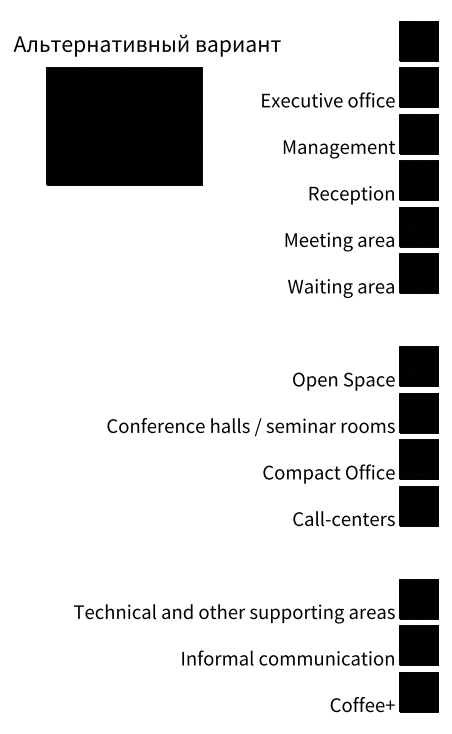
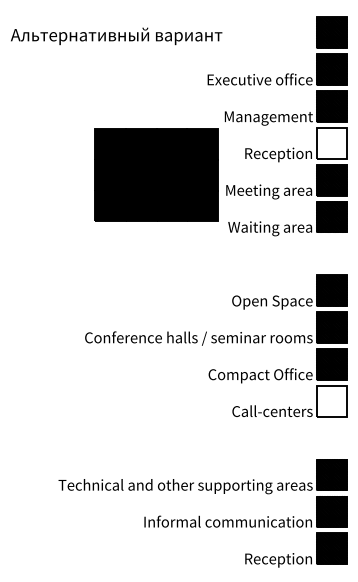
part: (124, 125) -> (156, 174), moved
hatch: (418, 180) -> (331, 143), removed
hatch: (418, 505) -> (331, 400), removed
text: (351, 705) -> (278, 559), Coffee+ -> Reception

